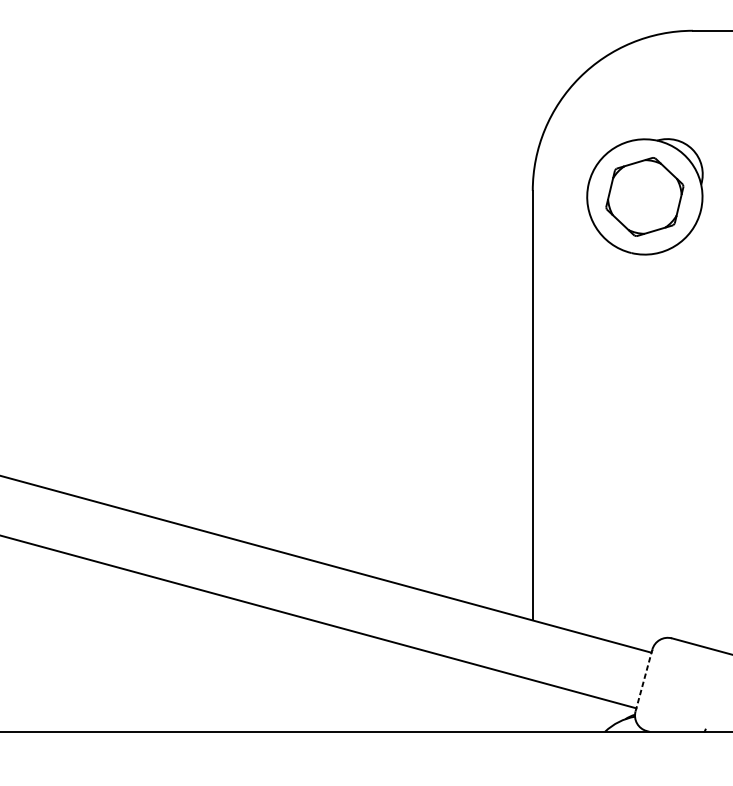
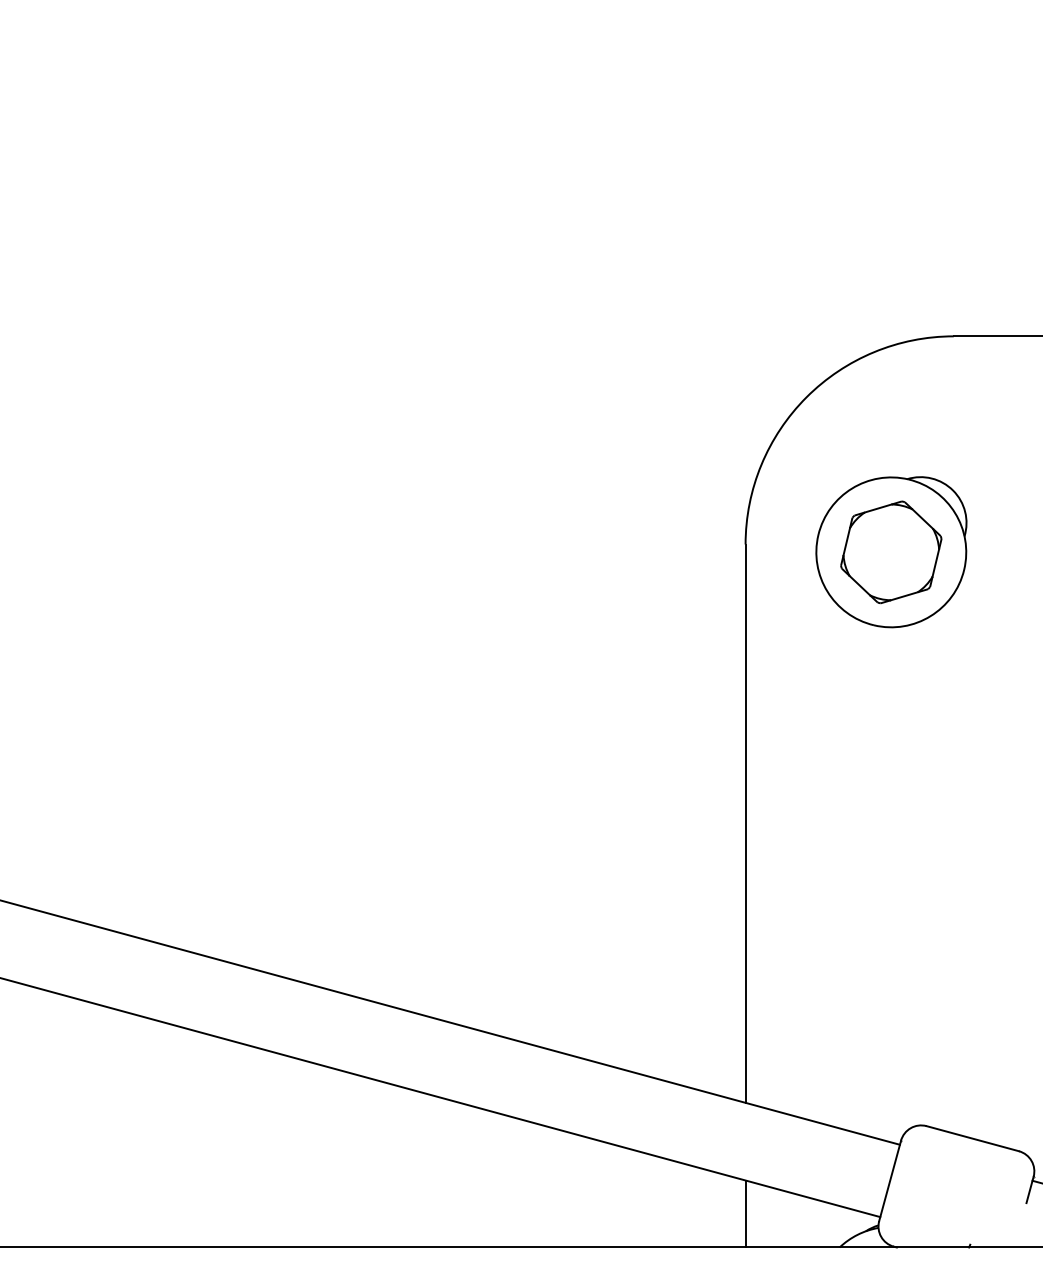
line: (644, 680) -> (890, 1180), dashed -> solid
line: (532, 705) -> (745, 1213), added

